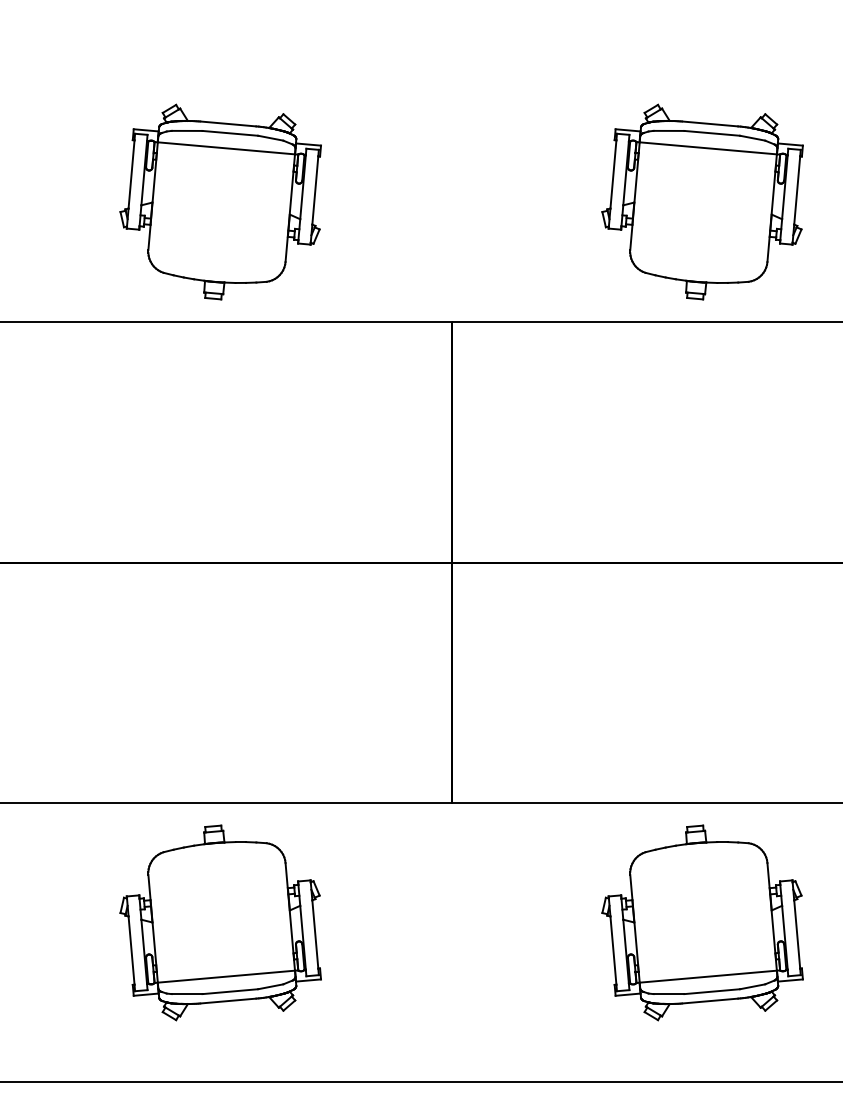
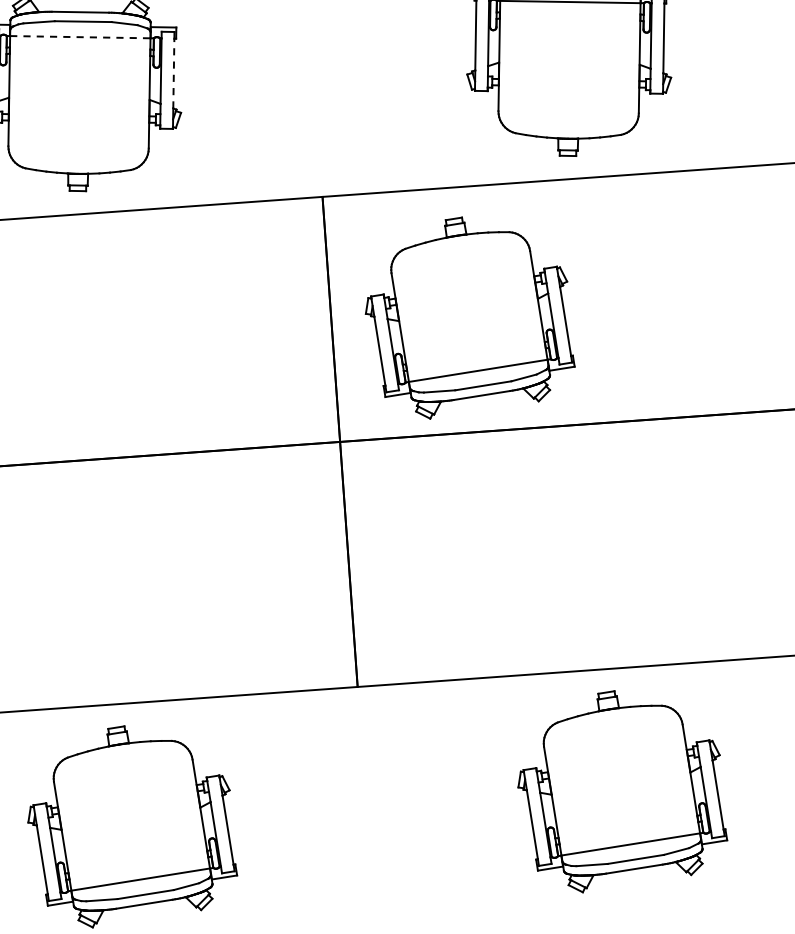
line: (226, 148) -> (80, 37), solid -> dashed
line: (315, 190) -> (174, 73), solid -> dashed
part: (586, 448) -> (468, 316), added

